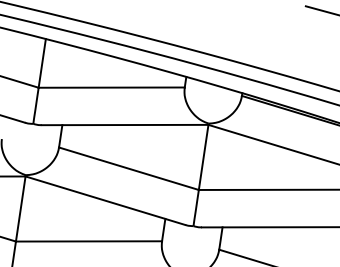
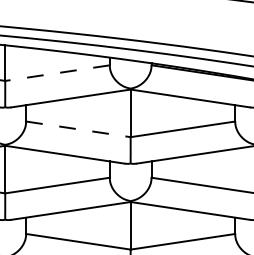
line: (111, 88) -> (57, 73), solid -> dashed
line: (129, 168) -> (78, 129), solid -> dashed

